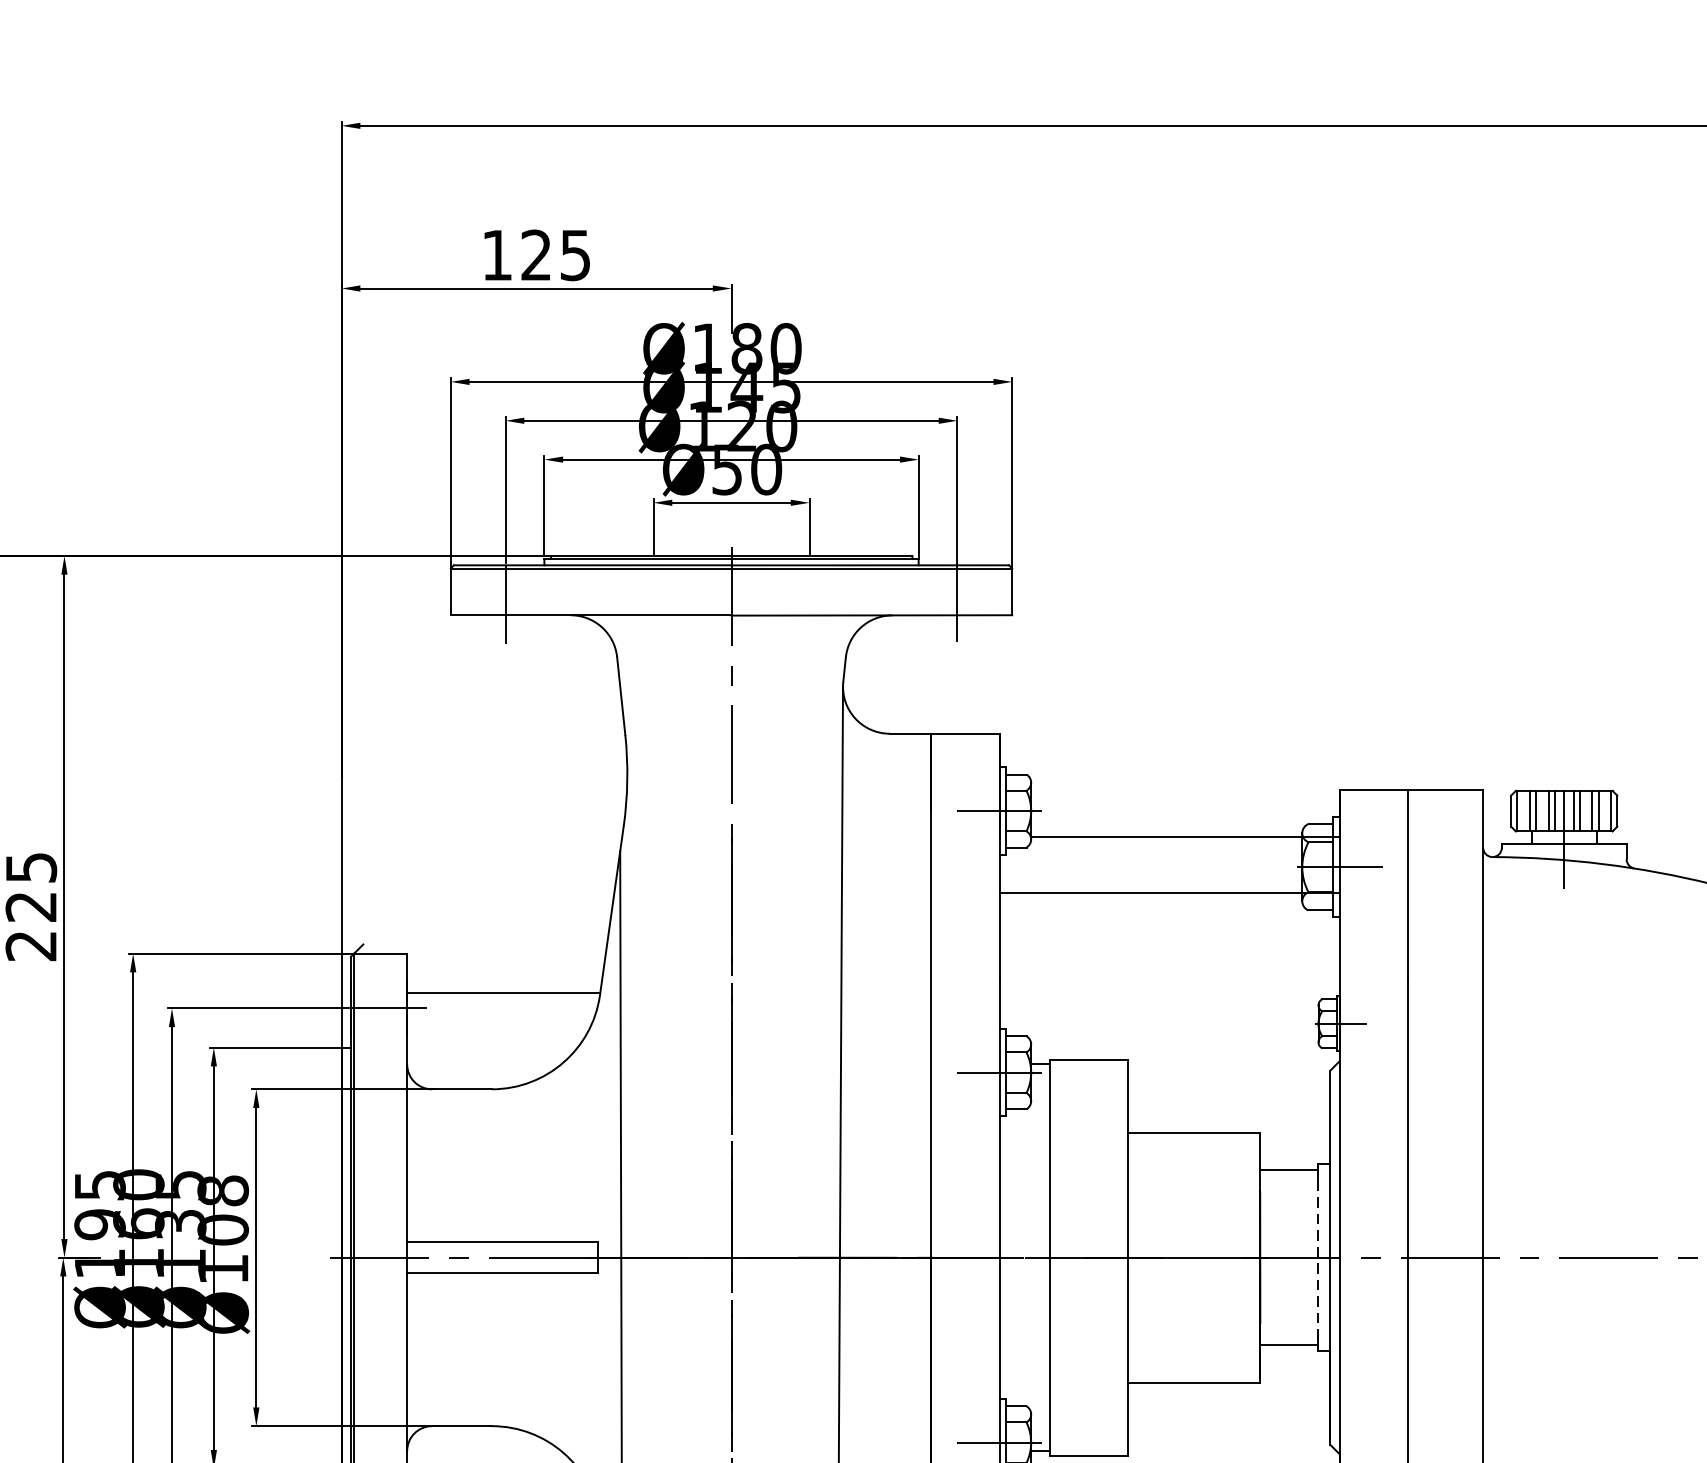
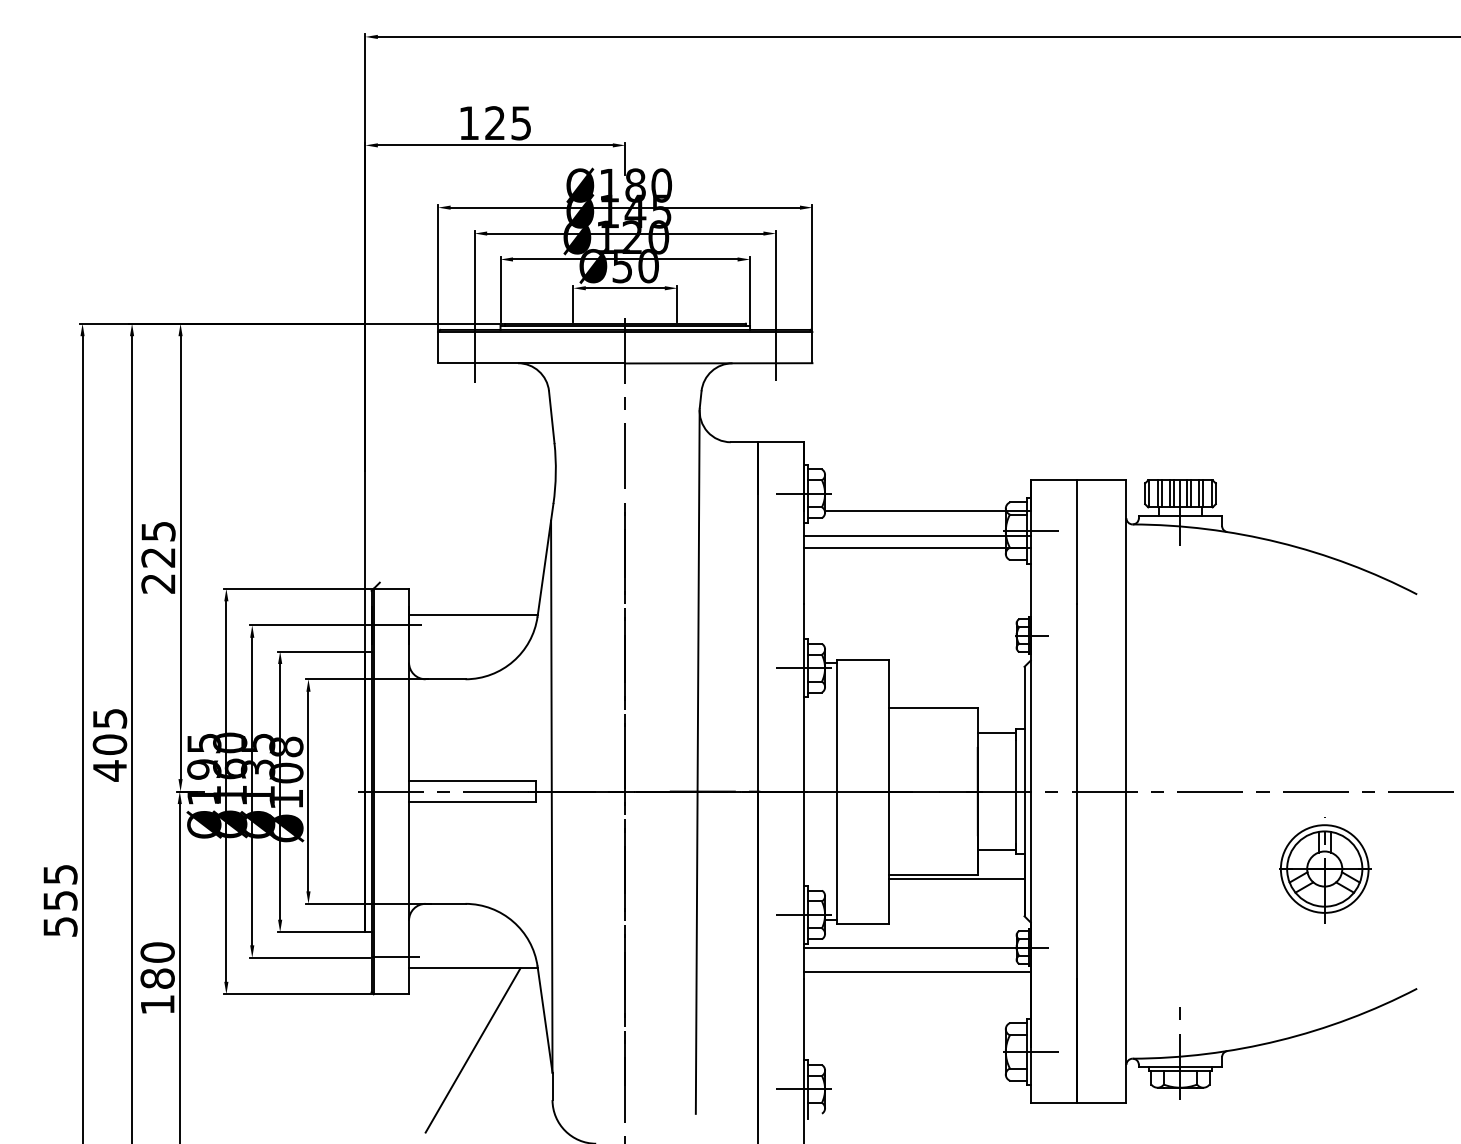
line: (1169, 873) -> (917, 535), added
line: (1318, 1259) -> (1016, 792), dashed -> solid
line: (1228, 1388) -> (956, 878), added

